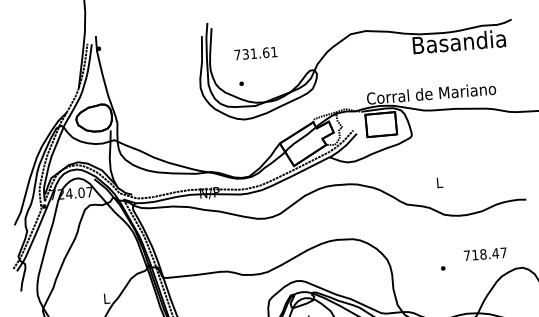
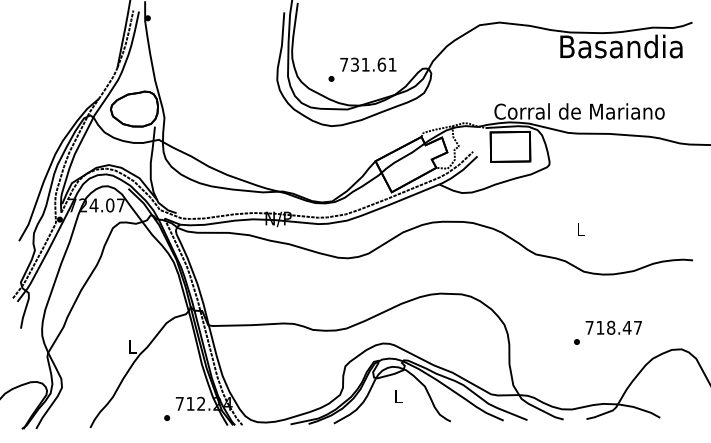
text: (255, 53) -> (368, 64), moved
text: (485, 254) -> (613, 327), moved

